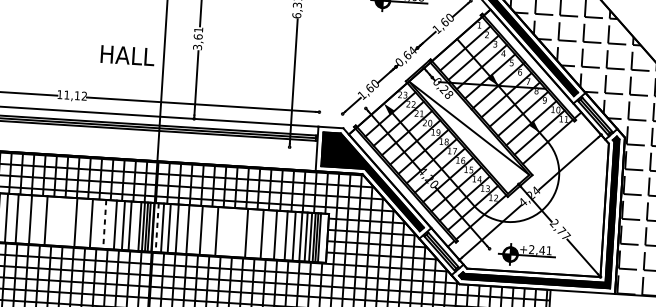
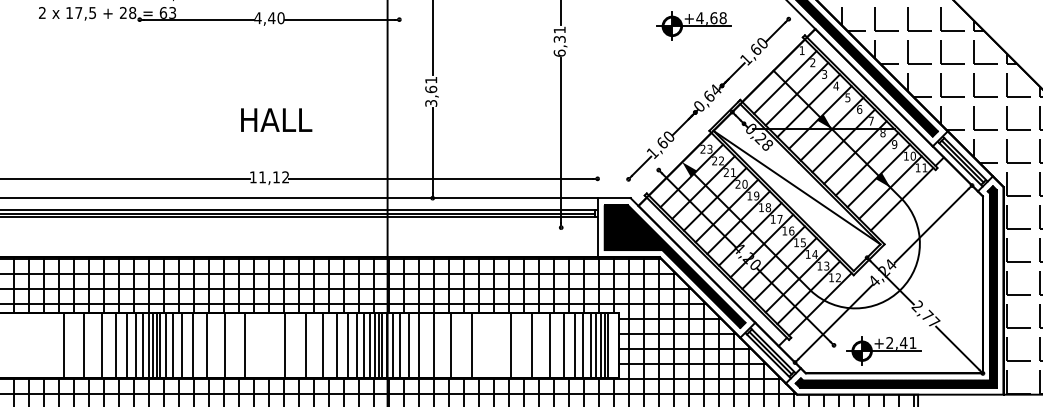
text: (127, 55) -> (276, 119), moved
line: (104, 224) -> (323, 345), dashed -> solid
line: (135, 225) -> (363, 344), added
line: (156, 228) -> (392, 345), dashed -> solid

